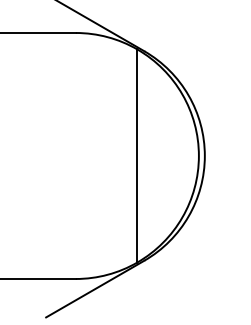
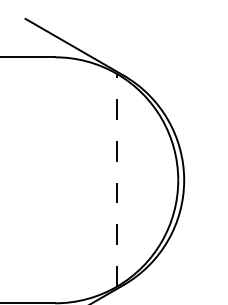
line: (137, 156) -> (116, 180), solid -> dashed

